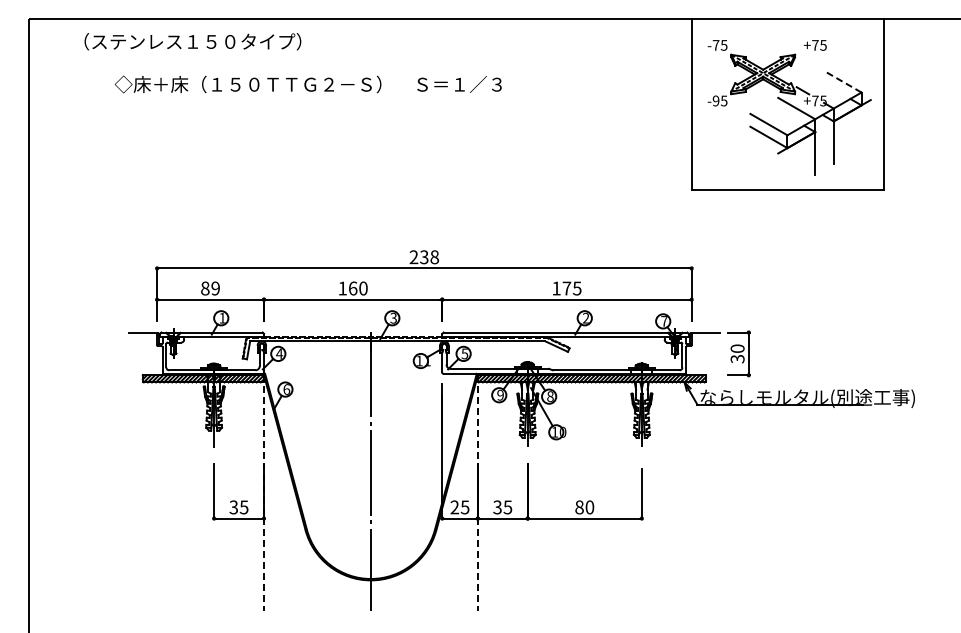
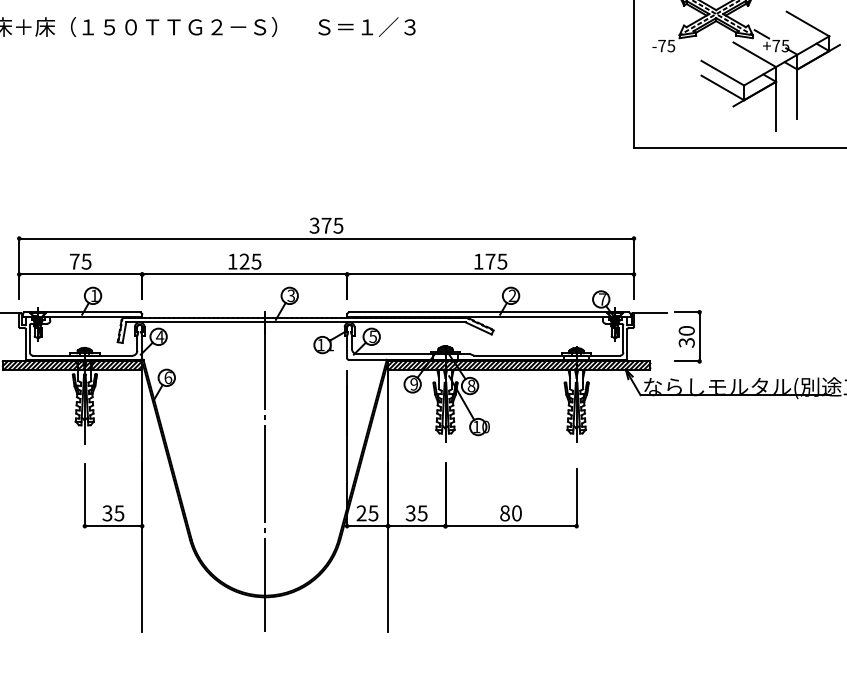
line: (842, 81) -> (807, 23), dashed -> solid
text: (715, 100) -> (661, 45), -95 -> -75
text: (423, 257) -> (325, 225), 238 -> 375
text: (210, 288) -> (80, 261), 89 -> 75
text: (357, 288) -> (249, 261), 160 -> 125
line: (264, 492) -> (142, 496), dashed -> solid
line: (477, 492) -> (387, 496), dashed -> solid

